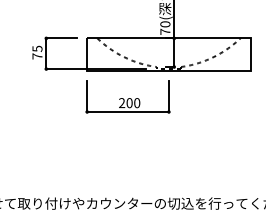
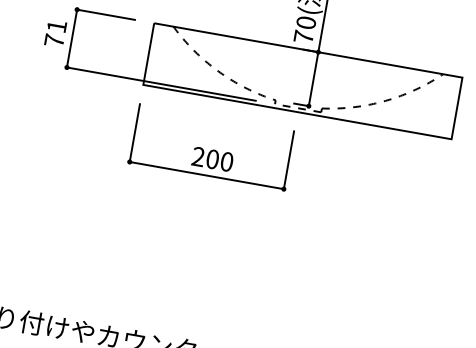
text: (37, 48) -> (57, 25), 75 -> 71

